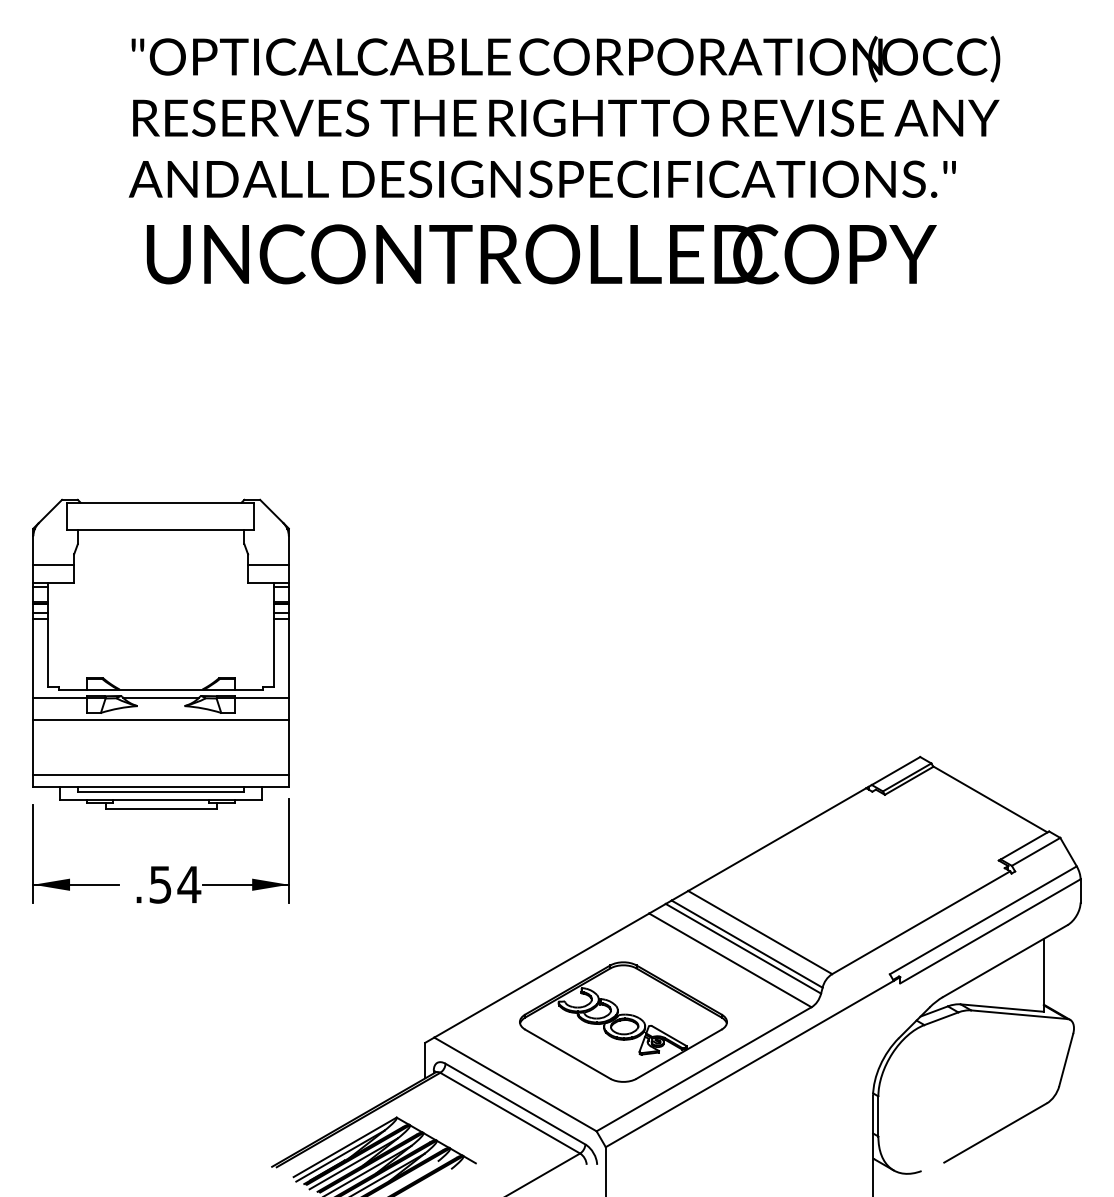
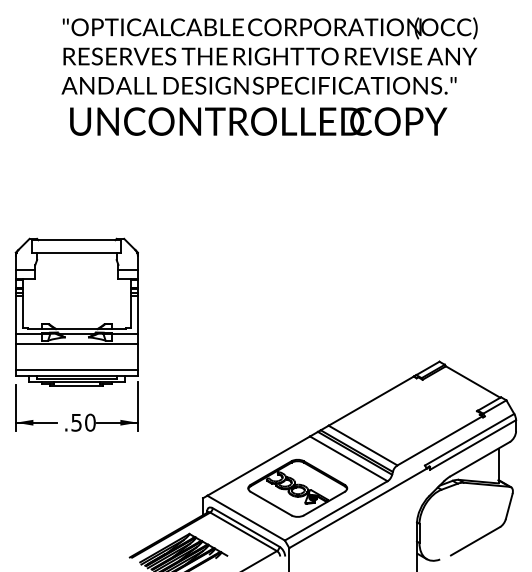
text: (189, 884) -> (90, 422), .54 -> .50

